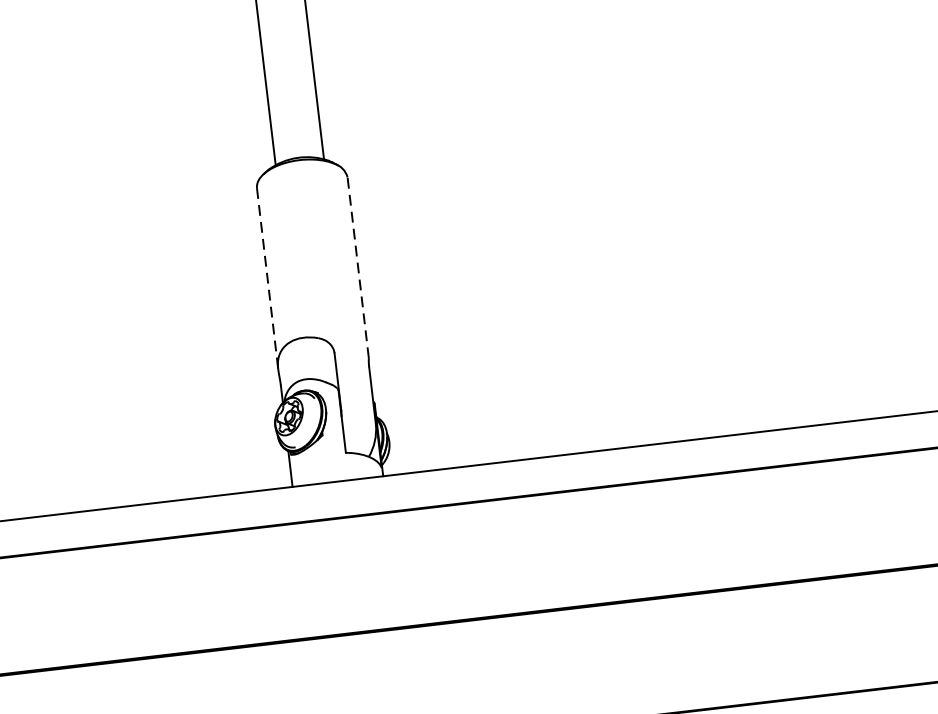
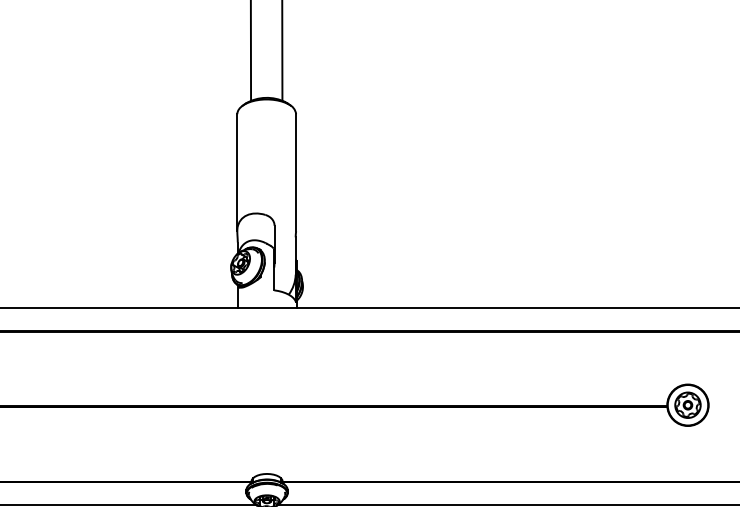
line: (358, 267) -> (296, 172), dashed -> solid
line: (267, 277) -> (237, 172), dashed -> solid

